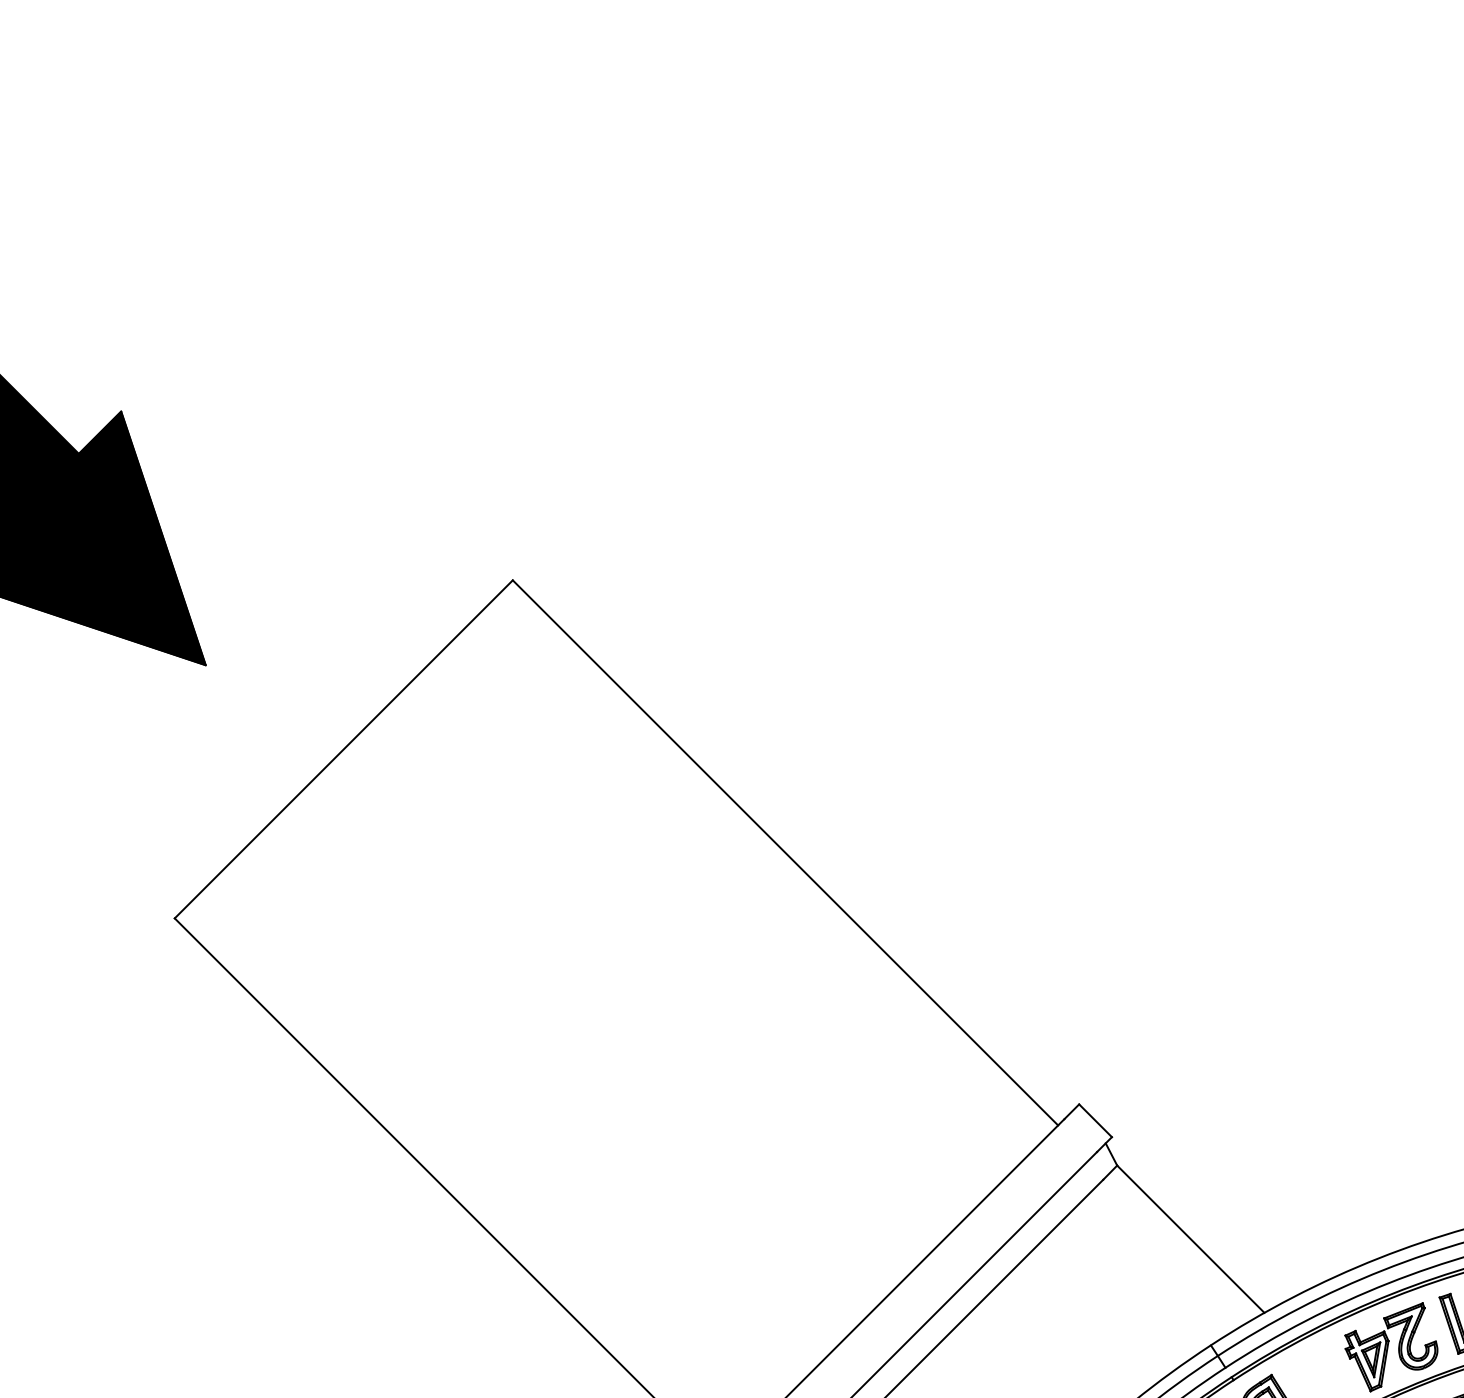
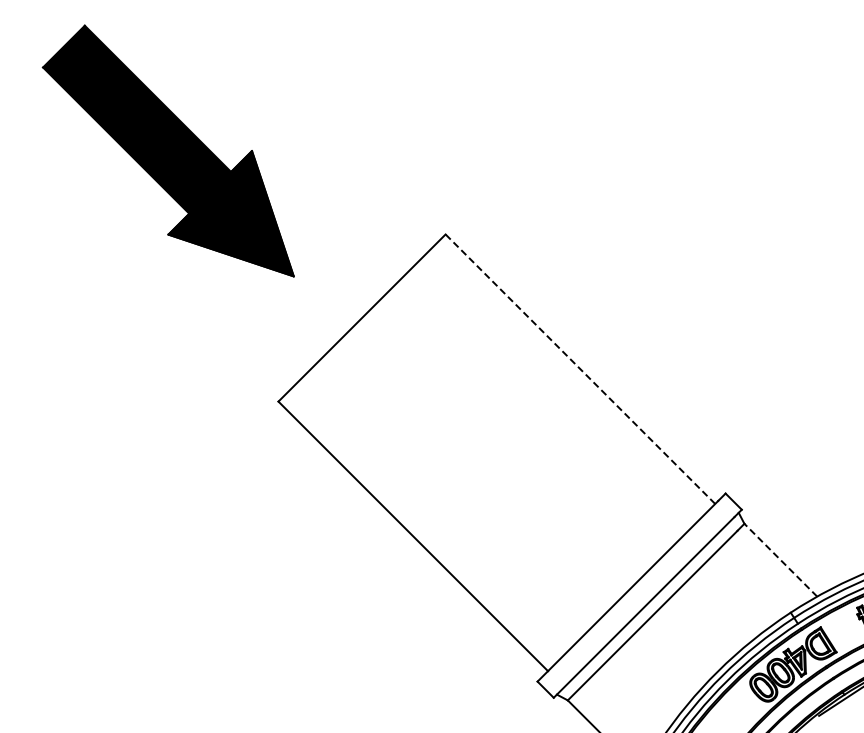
line: (785, 853) -> (580, 369), solid -> dashed
line: (1190, 1237) -> (780, 559), solid -> dashed

